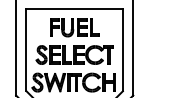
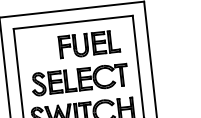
part: (74, 27) -> (89, 44), moved

